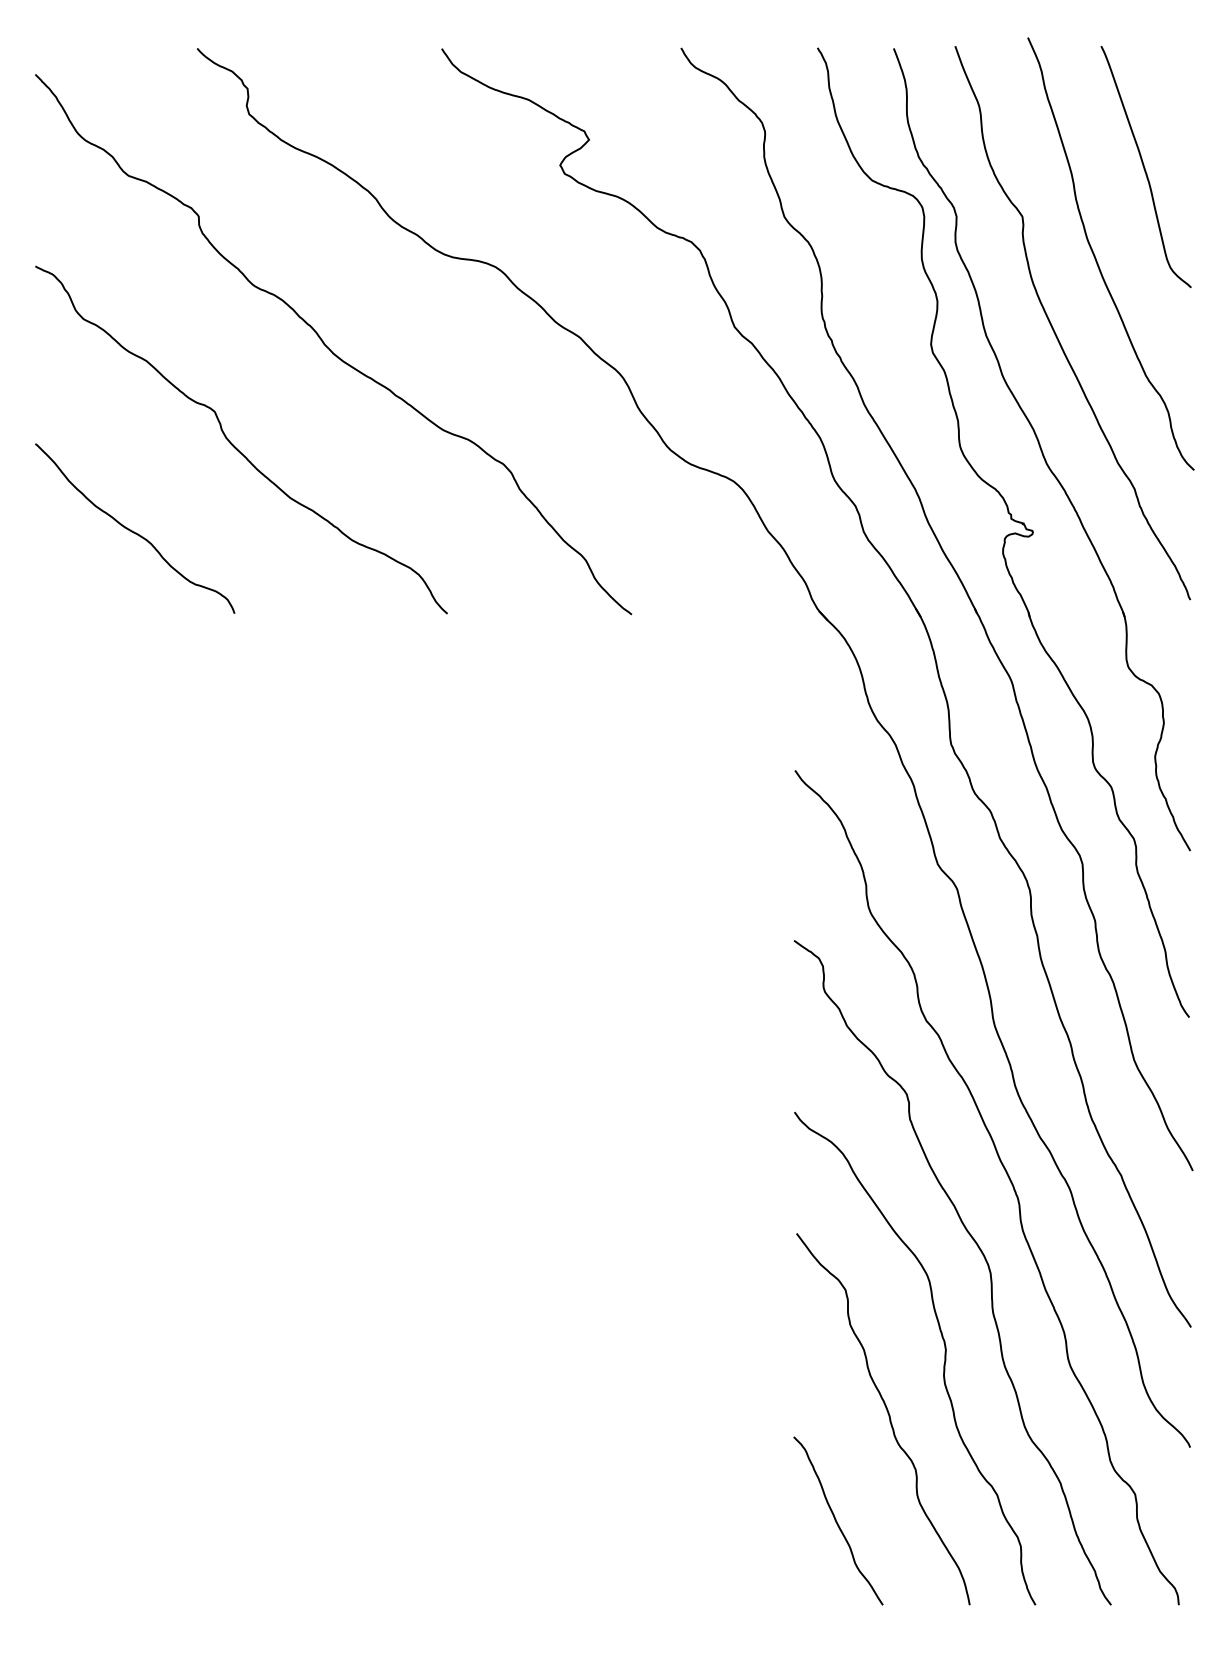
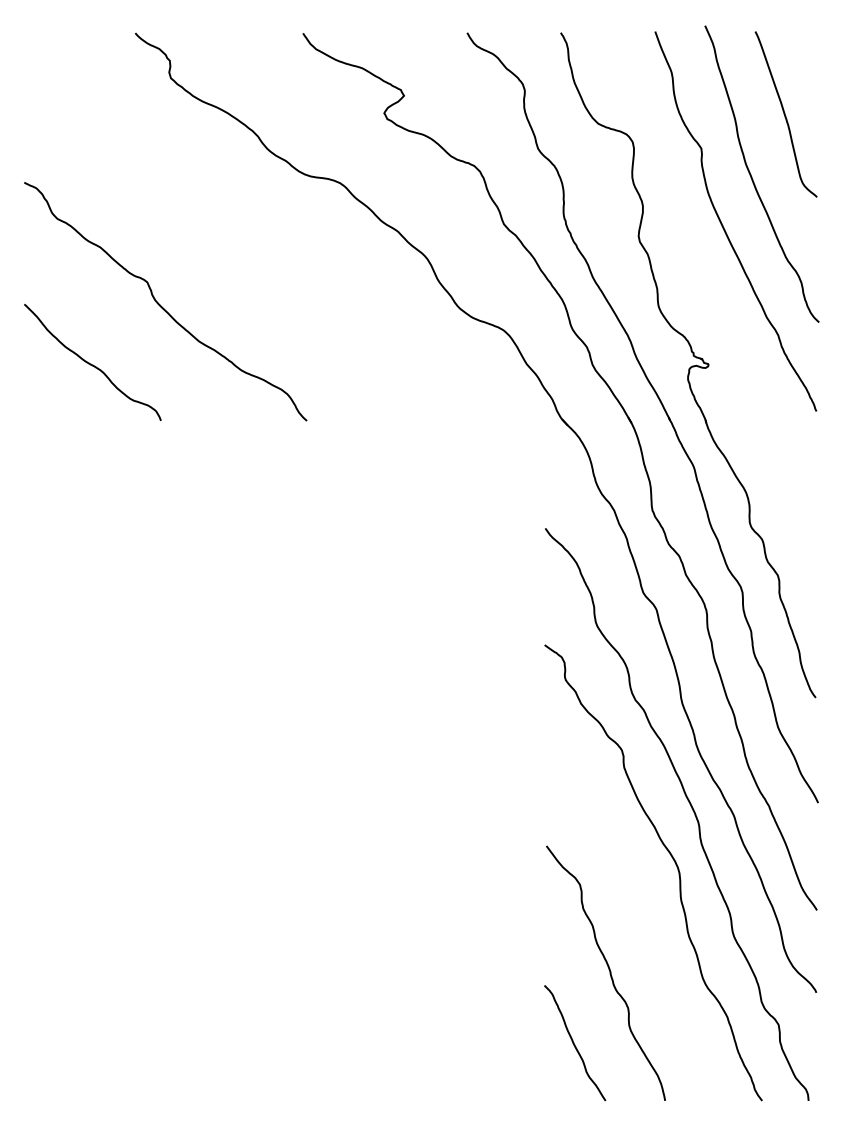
curve: (328, 346) -> (225, 237), removed
part: (1041, 449) -> (714, 308), removed
curve: (942, 1366) -> (646, 937), removed

